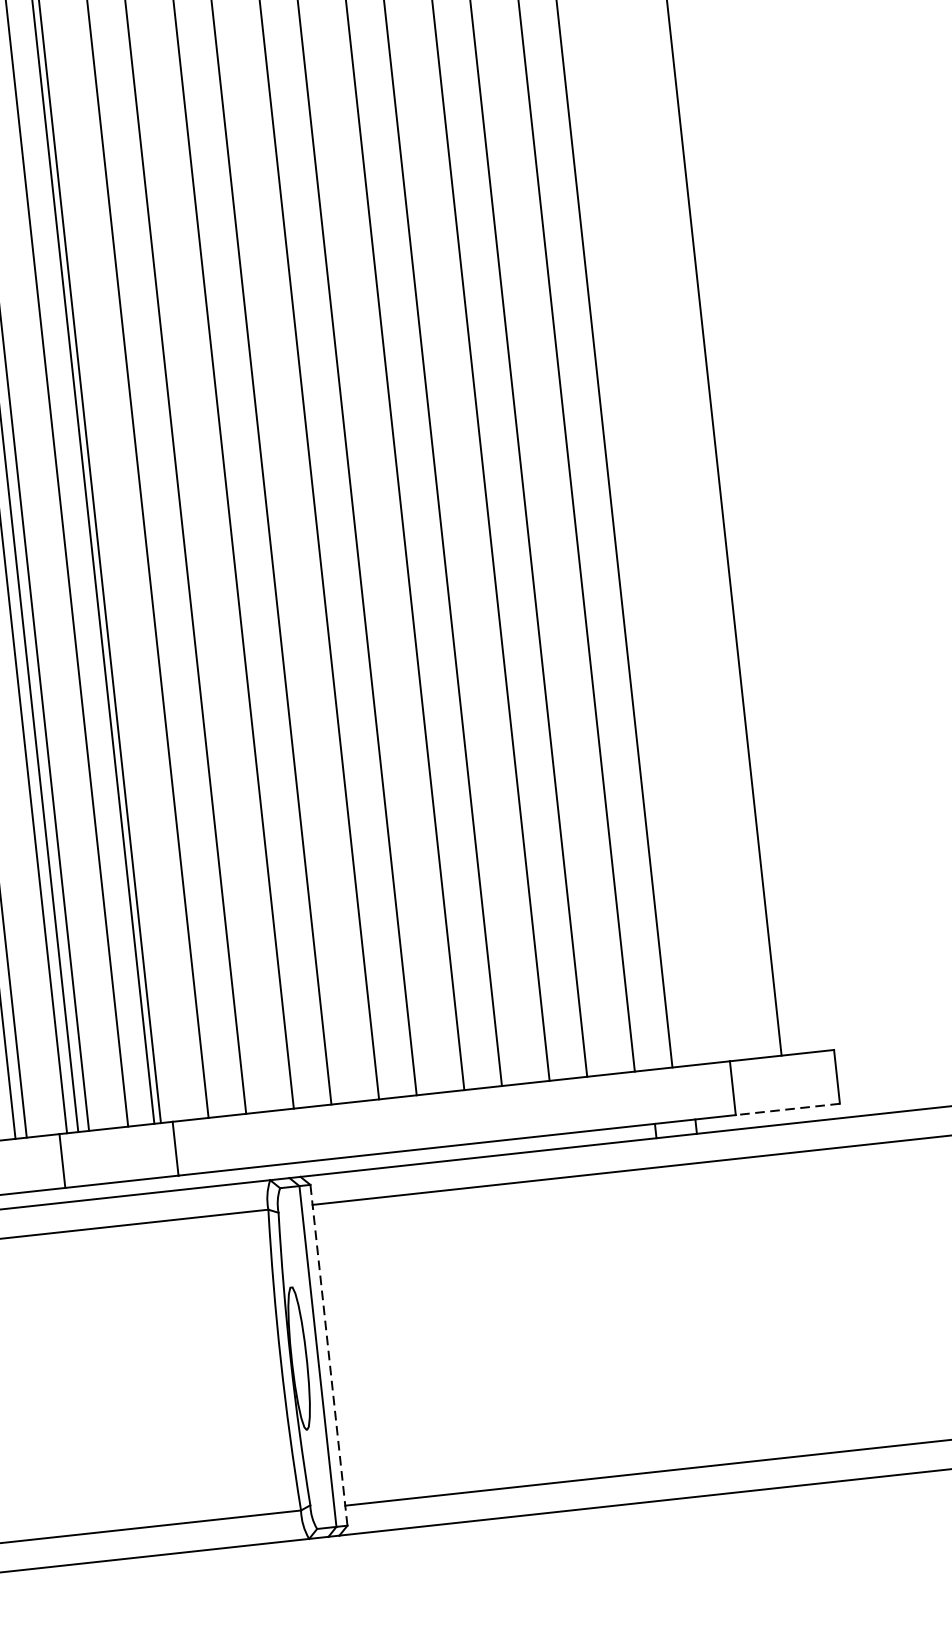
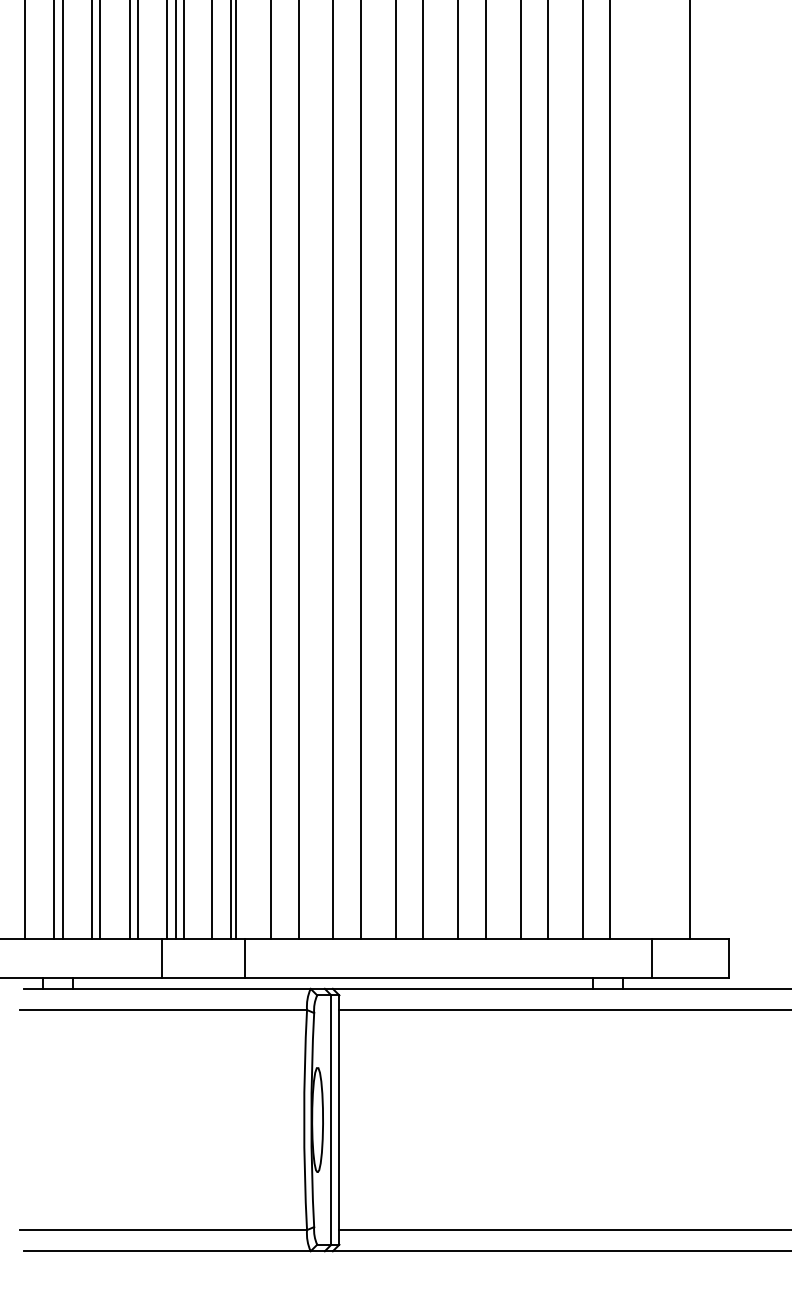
line: (787, 1109) -> (690, 978), dashed -> solid
line: (329, 1355) -> (339, 1120), dashed -> solid

